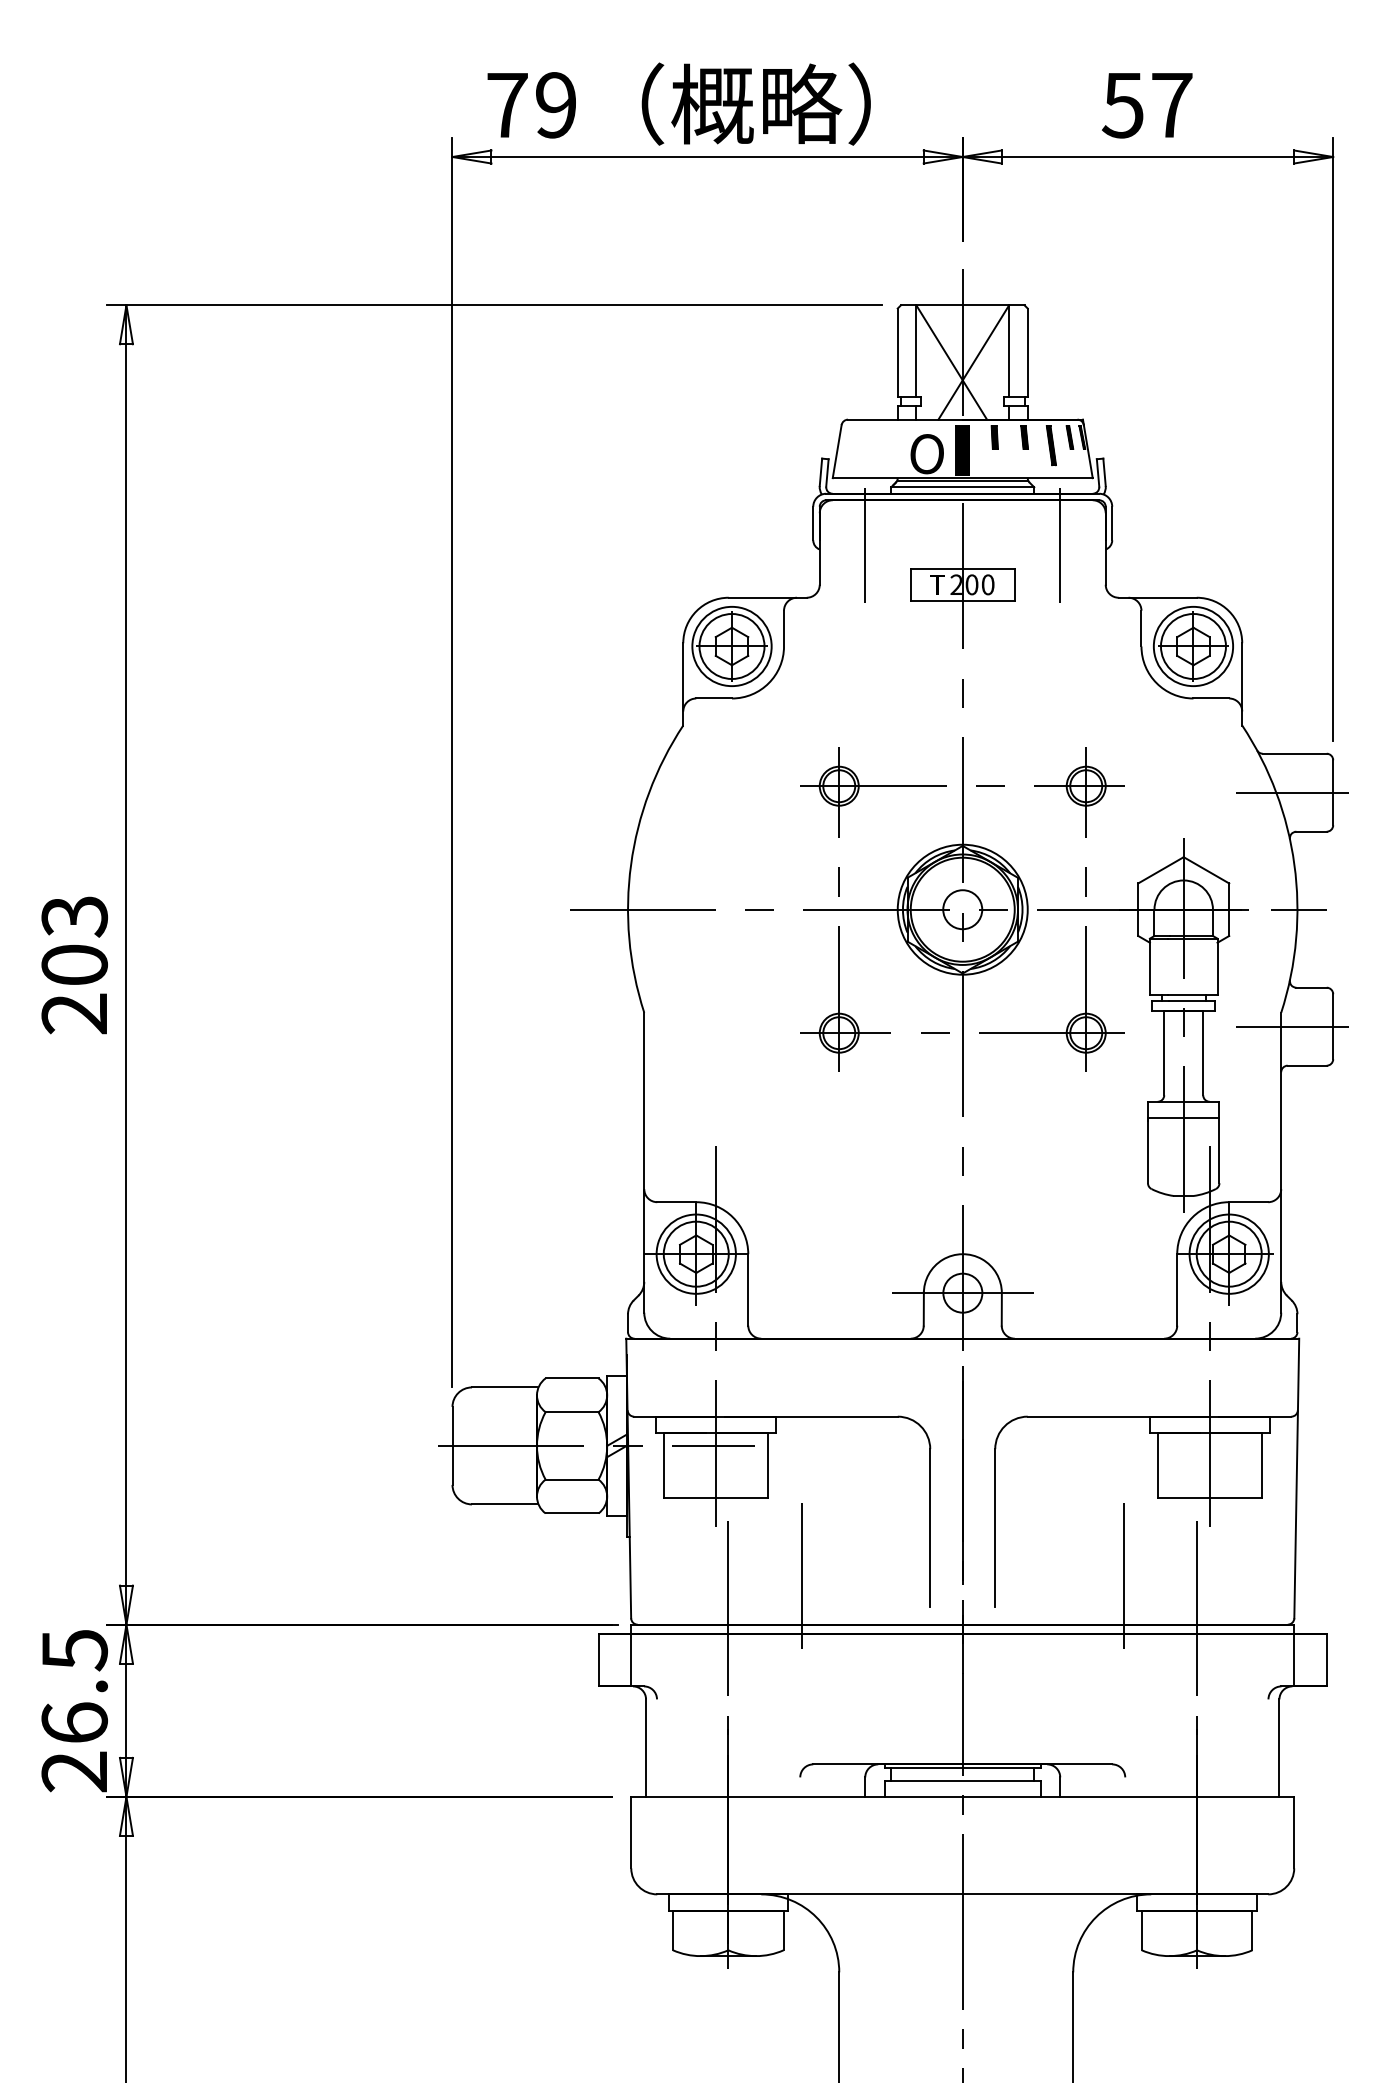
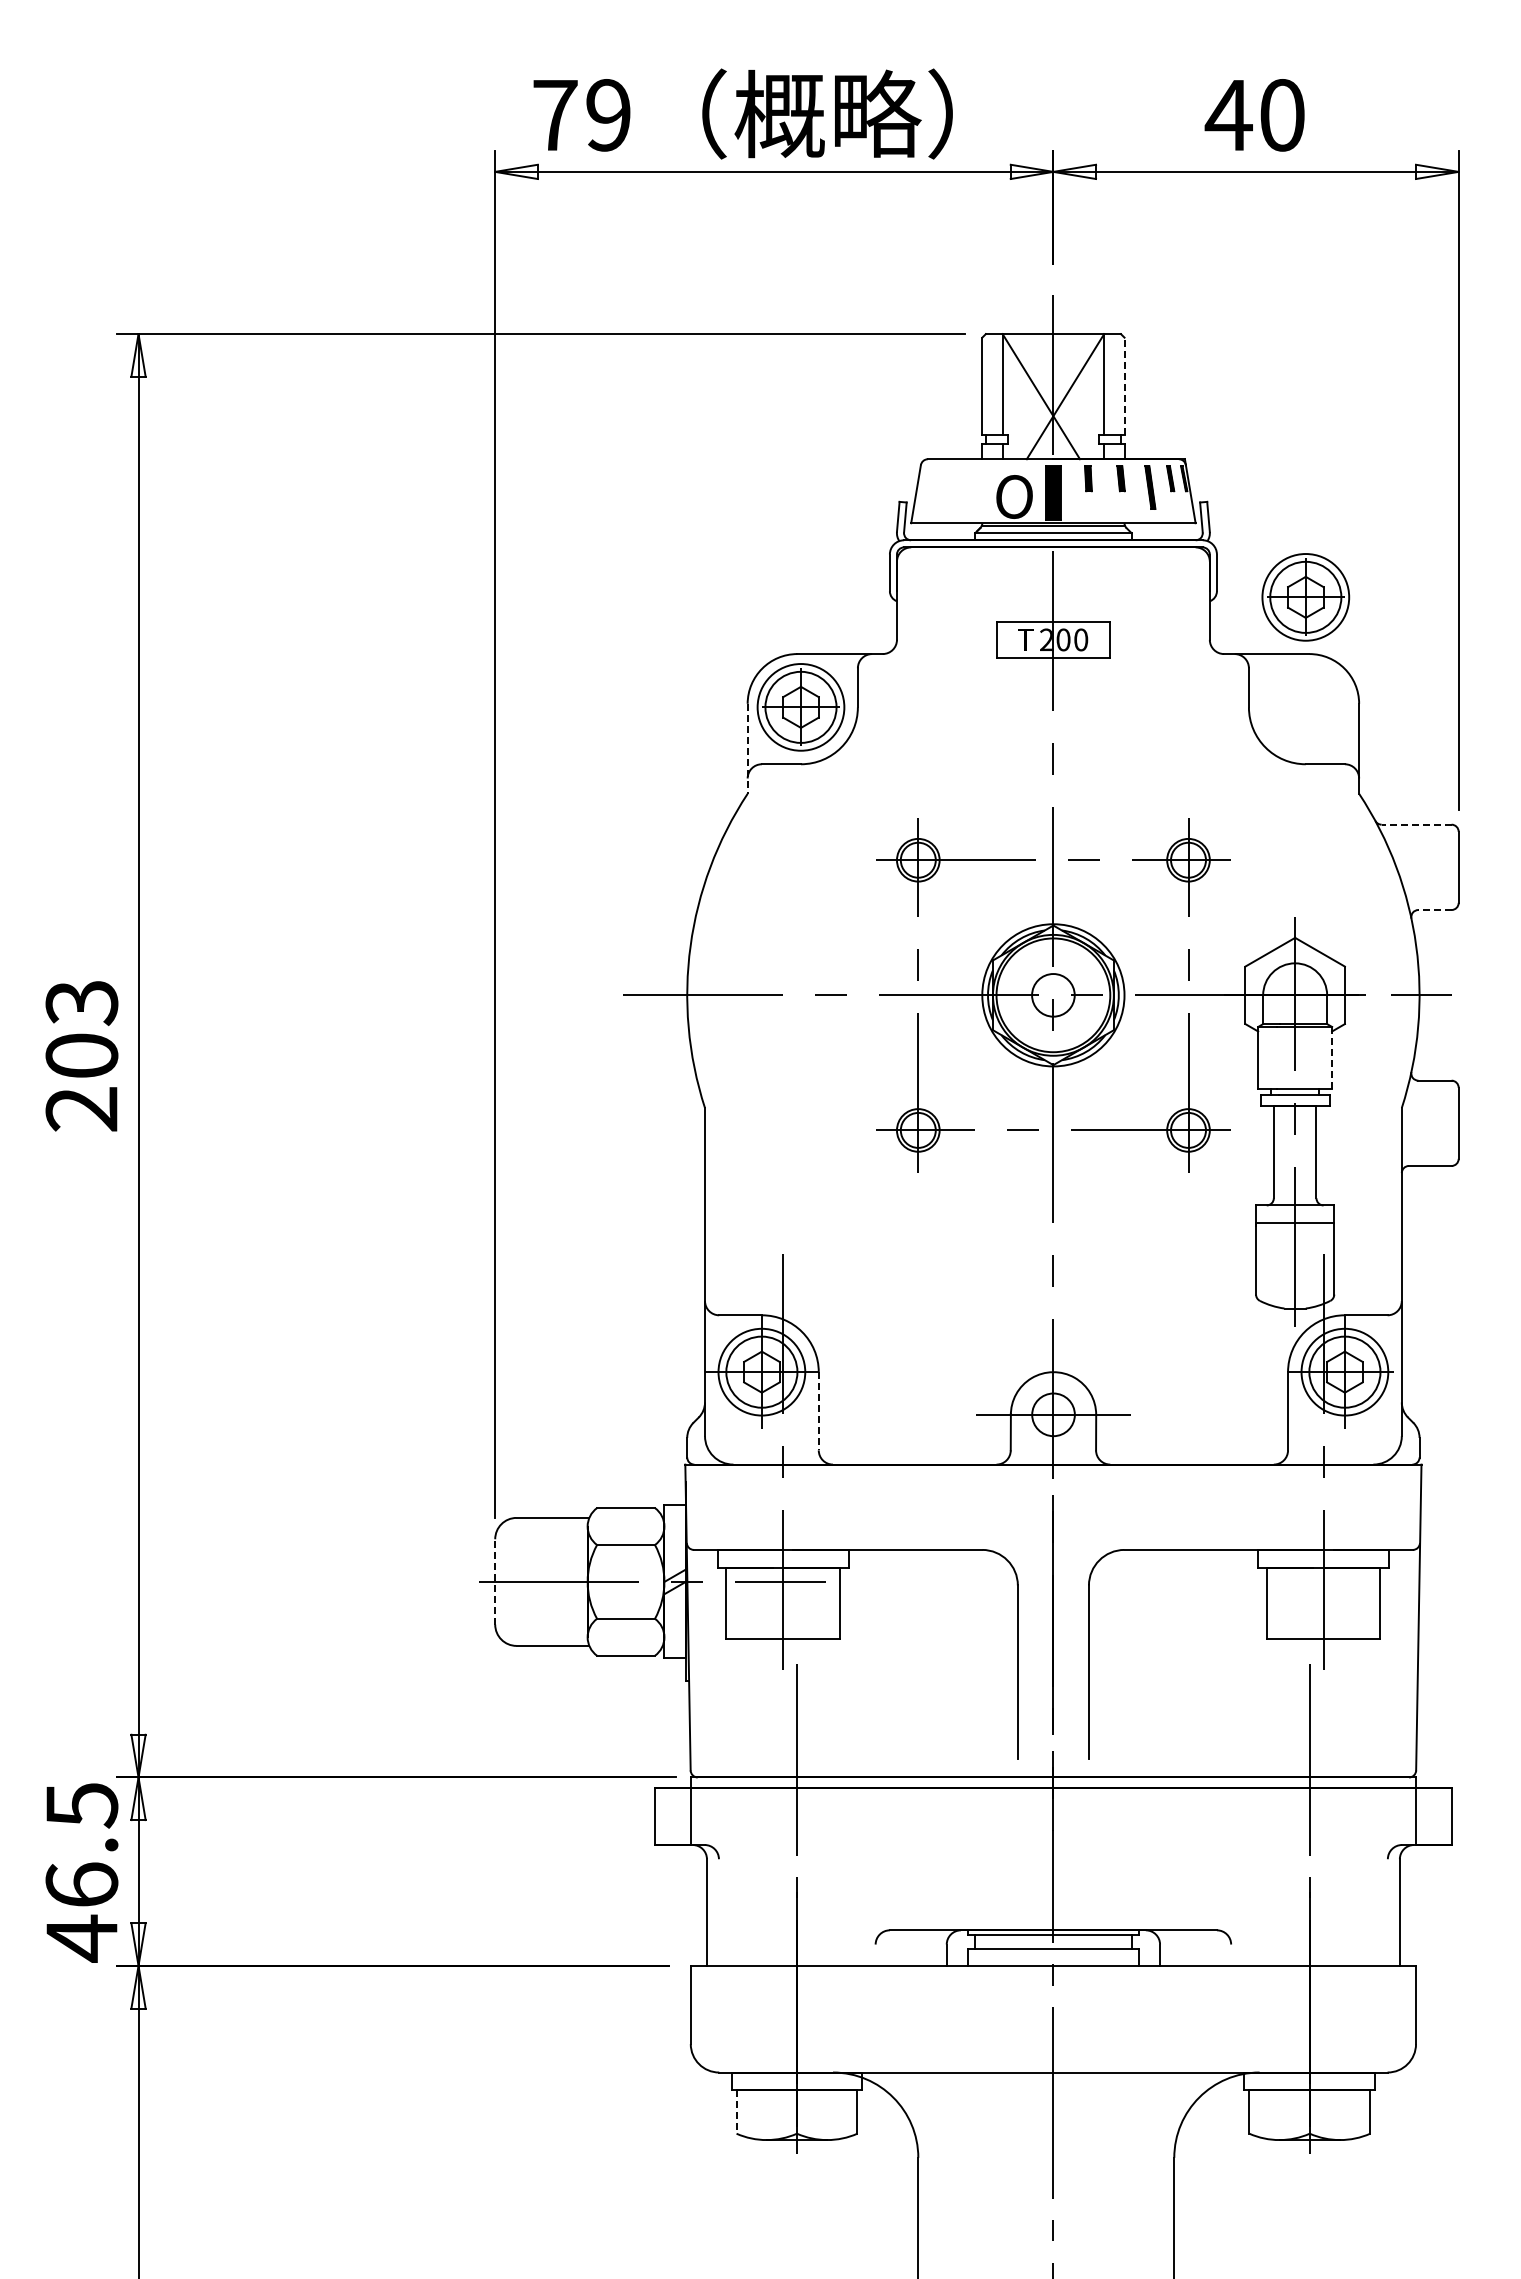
text: (1146, 105) -> (1254, 115), 57 -> 40
line: (1027, 353) -> (1124, 386), solid -> dashed
line: (865, 545) -> (946, 596), removed
line: (1060, 545) -> (1160, 596), removed
part: (1193, 646) -> (1305, 597), moved
line: (683, 685) -> (747, 749), solid -> dashed
line: (1294, 753) -> (1416, 824), solid -> dashed
line: (1291, 792) -> (1413, 867), removed
line: (1311, 832) -> (1434, 910), solid -> dashed
line: (1217, 966) -> (1332, 1057), solid -> dashed
line: (1291, 1026) -> (1413, 1123), removed
line: (748, 1290) -> (818, 1411), solid -> dashed
line: (452, 1445) -> (495, 1581), solid -> dashed
line: (801, 1568) -> (877, 1716), removed
line: (1123, 1568) -> (1229, 1716), removed
text: (74, 1771) -> (81, 1938), 26.5 -> 46.5
line: (673, 1930) -> (736, 2112), solid -> dashed

